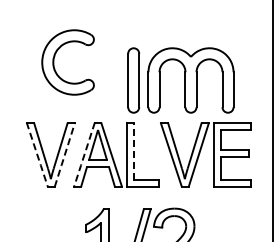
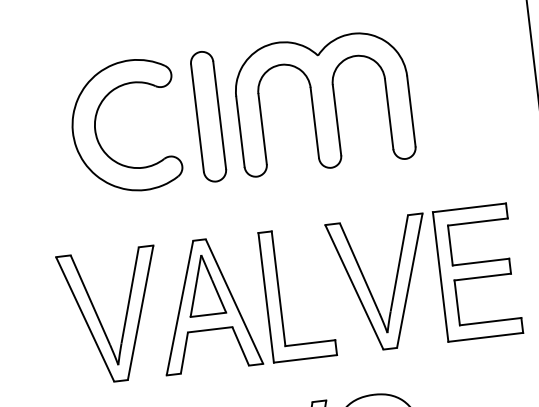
part: (180, 80) -> (302, 105), moved
line: (134, 151) -> (279, 289), dashed -> solid
line: (65, 154) -> (141, 312), dashed -> solid
line: (37, 155) -> (85, 320), dashed -> solid
line: (84, 155) -> (180, 309), dashed -> solid

